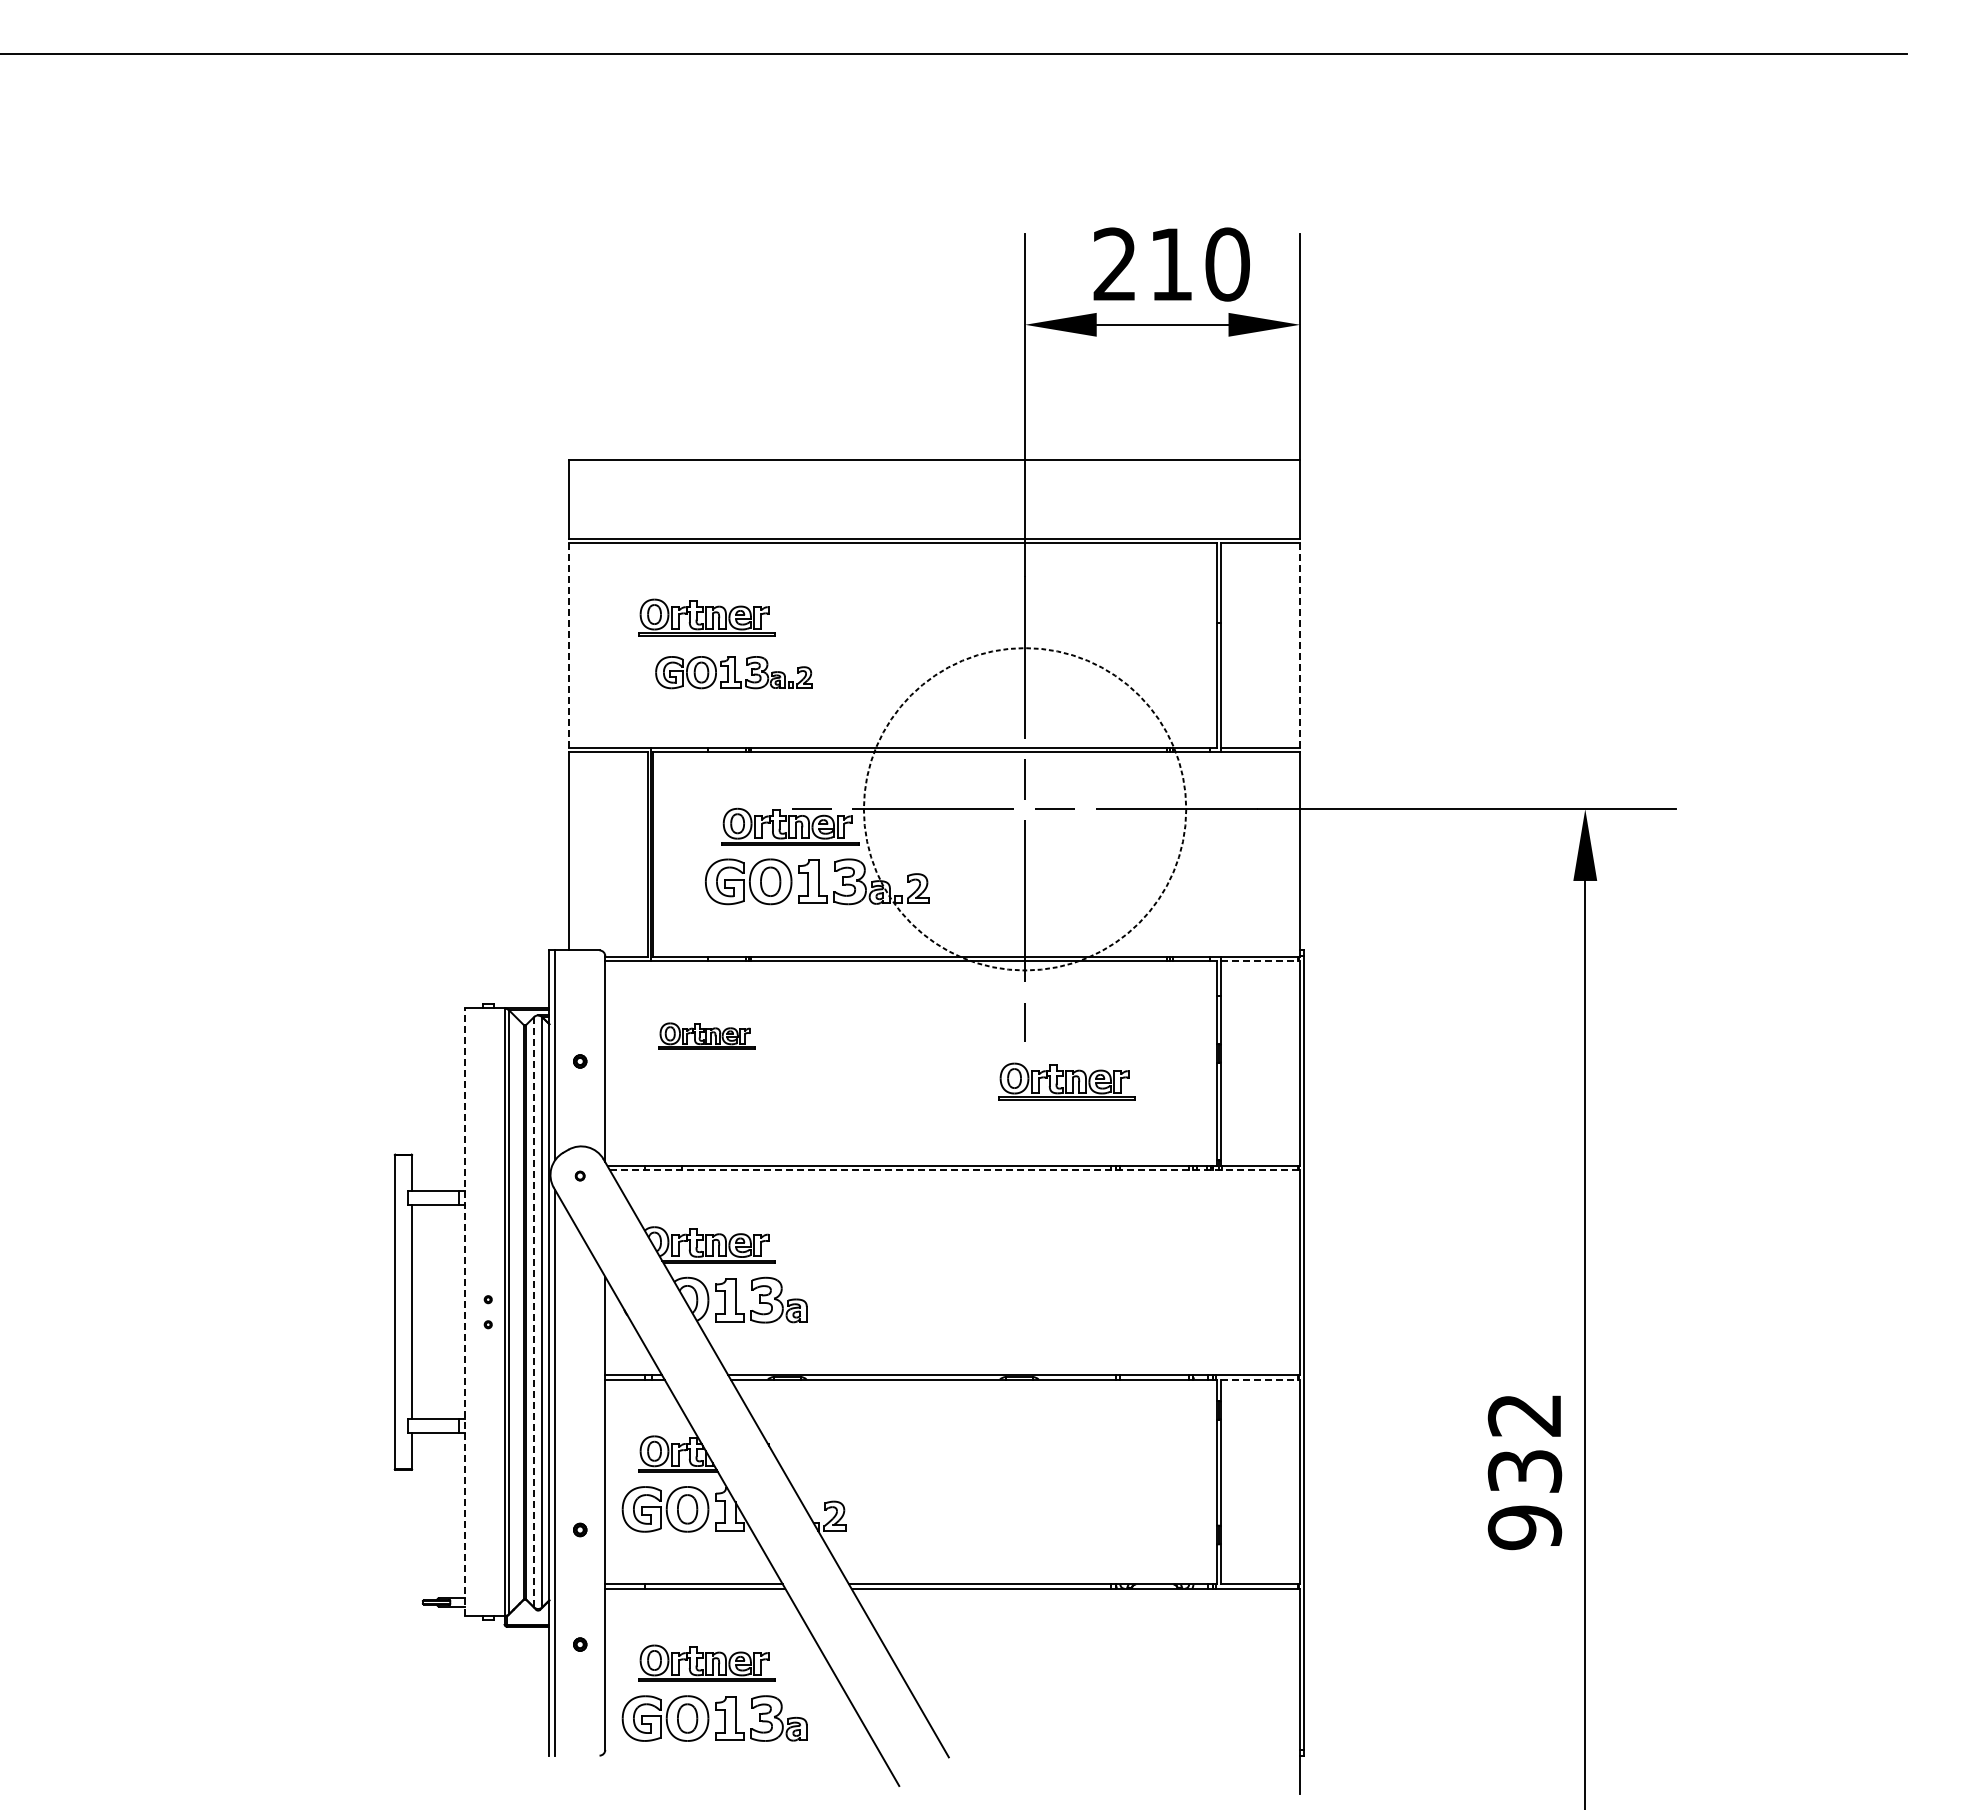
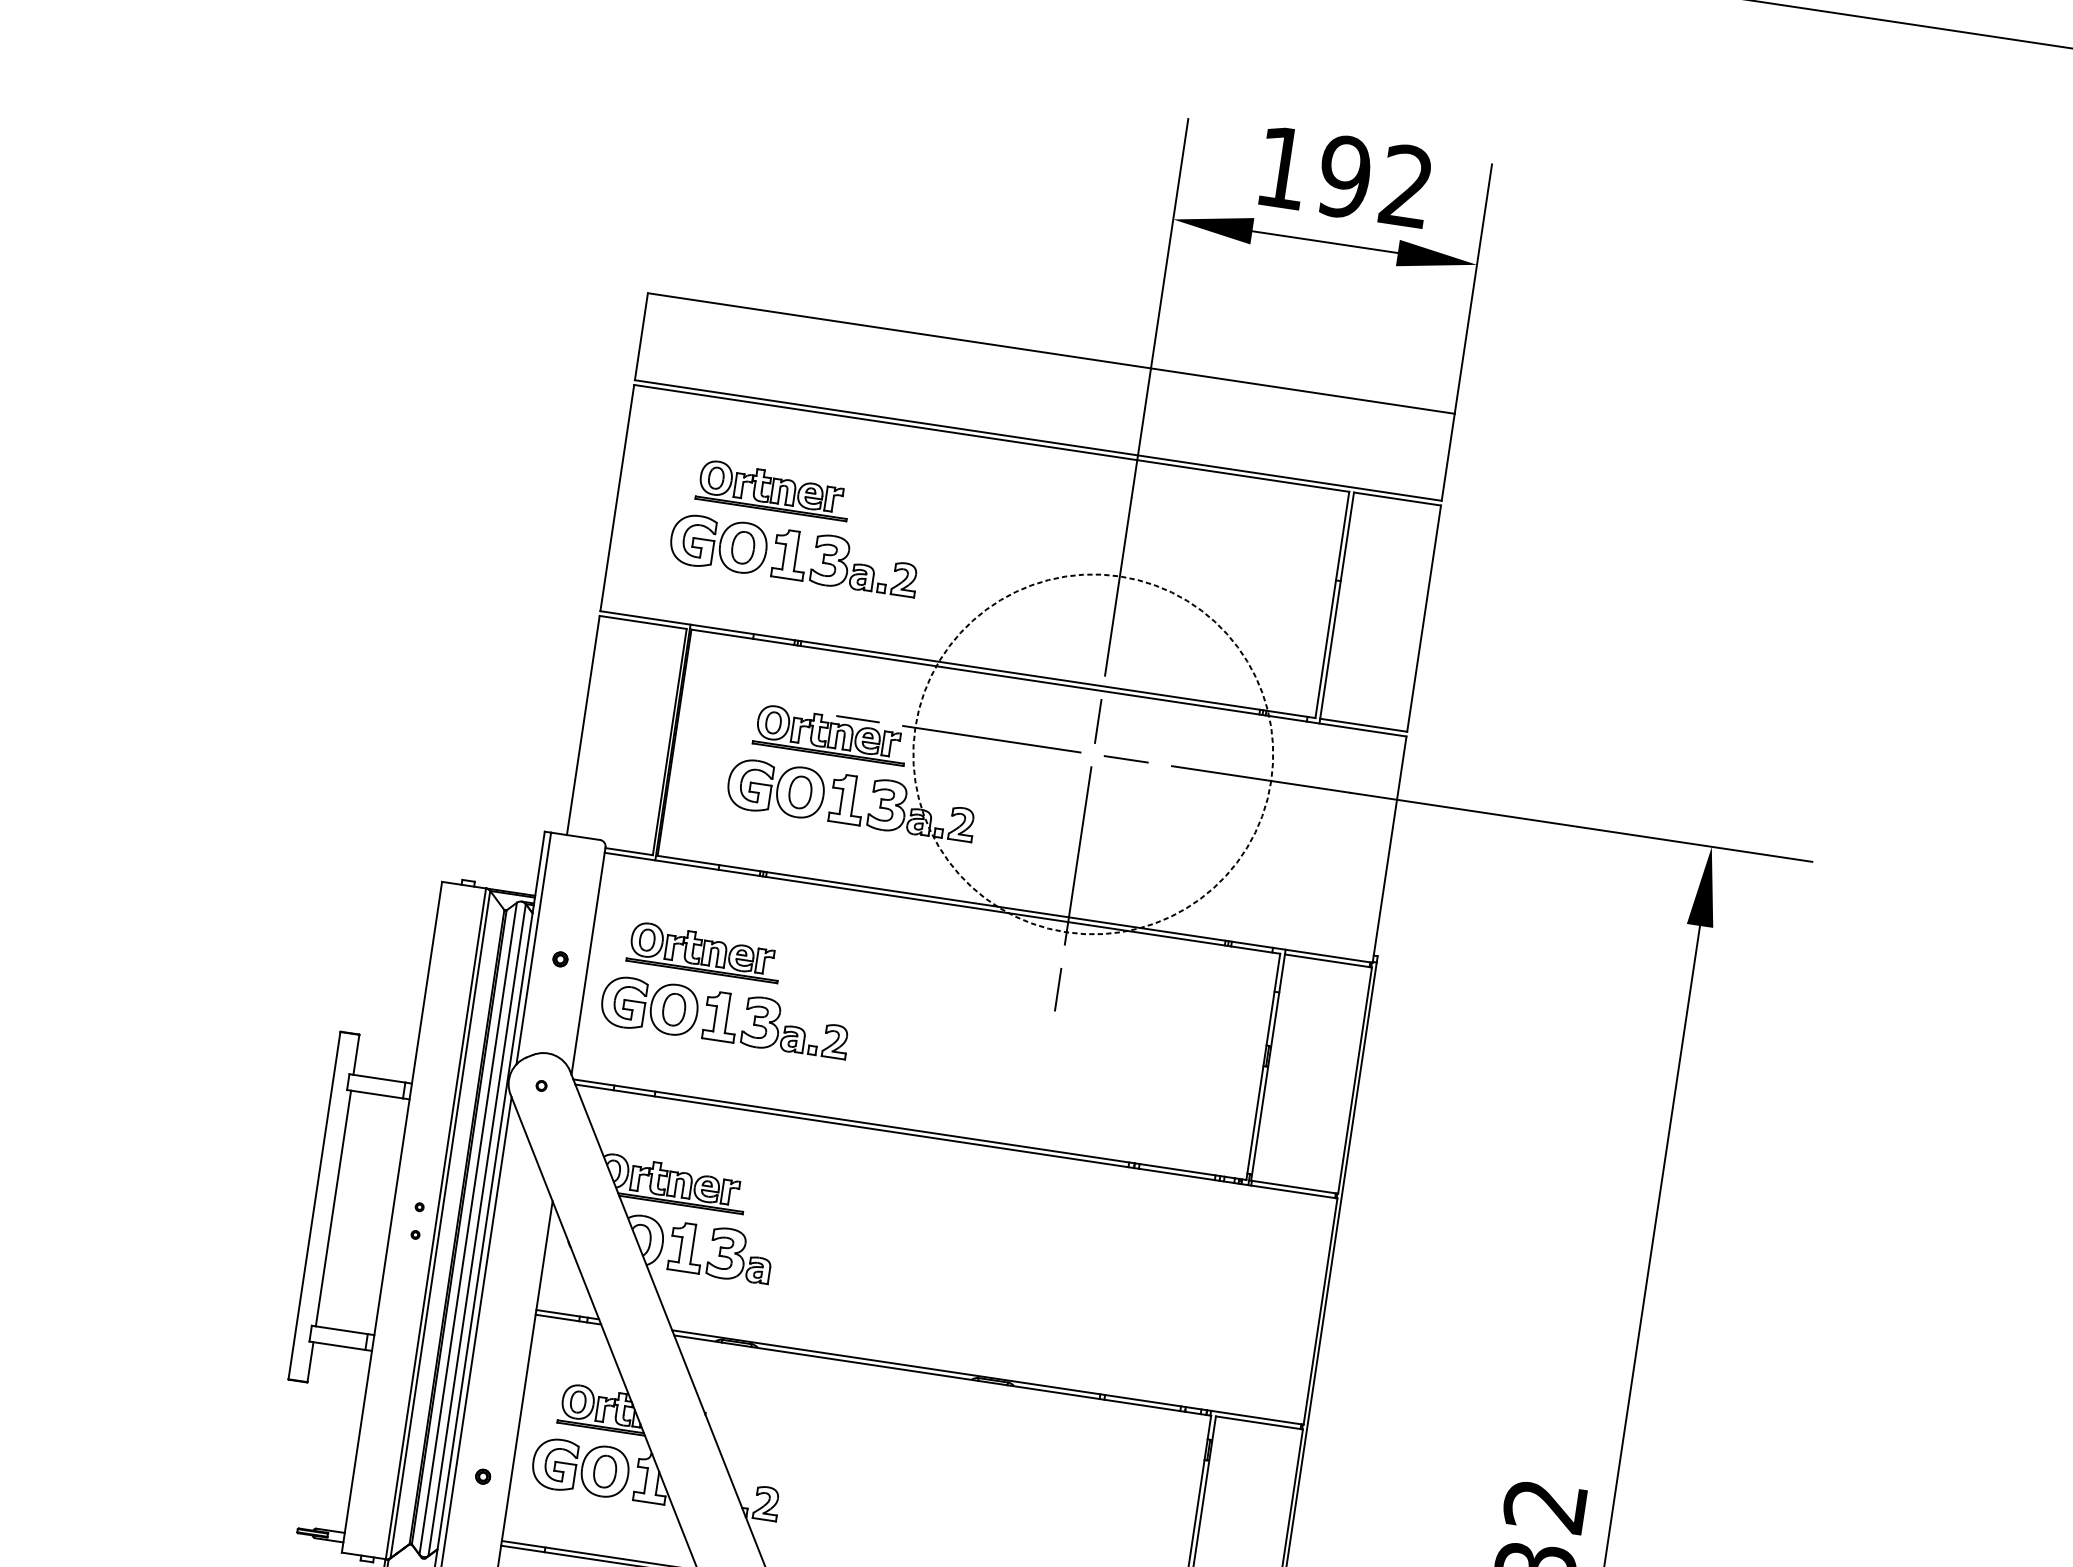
text: (1171, 264) -> (1344, 177), 210 -> 192
line: (569, 644) -> (617, 497), dashed -> solid
line: (1300, 645) -> (1424, 618), dashed -> solid
part: (733, 672) -> (793, 555), size x1.43
line: (1261, 961) -> (1329, 961), dashed -> solid
part: (706, 1035) -> (704, 951), size x1.43
part: (1066, 1081) -> (1094, 1061), removed
part: (733, 1090) -> (724, 1016), added
line: (955, 1170) -> (956, 1141), dashed -> solid
line: (534, 1311) -> (468, 1227), dashed -> solid
line: (465, 1312) -> (392, 1217), dashed -> solid
line: (1261, 1379) -> (1260, 1422), dashed -> solid

